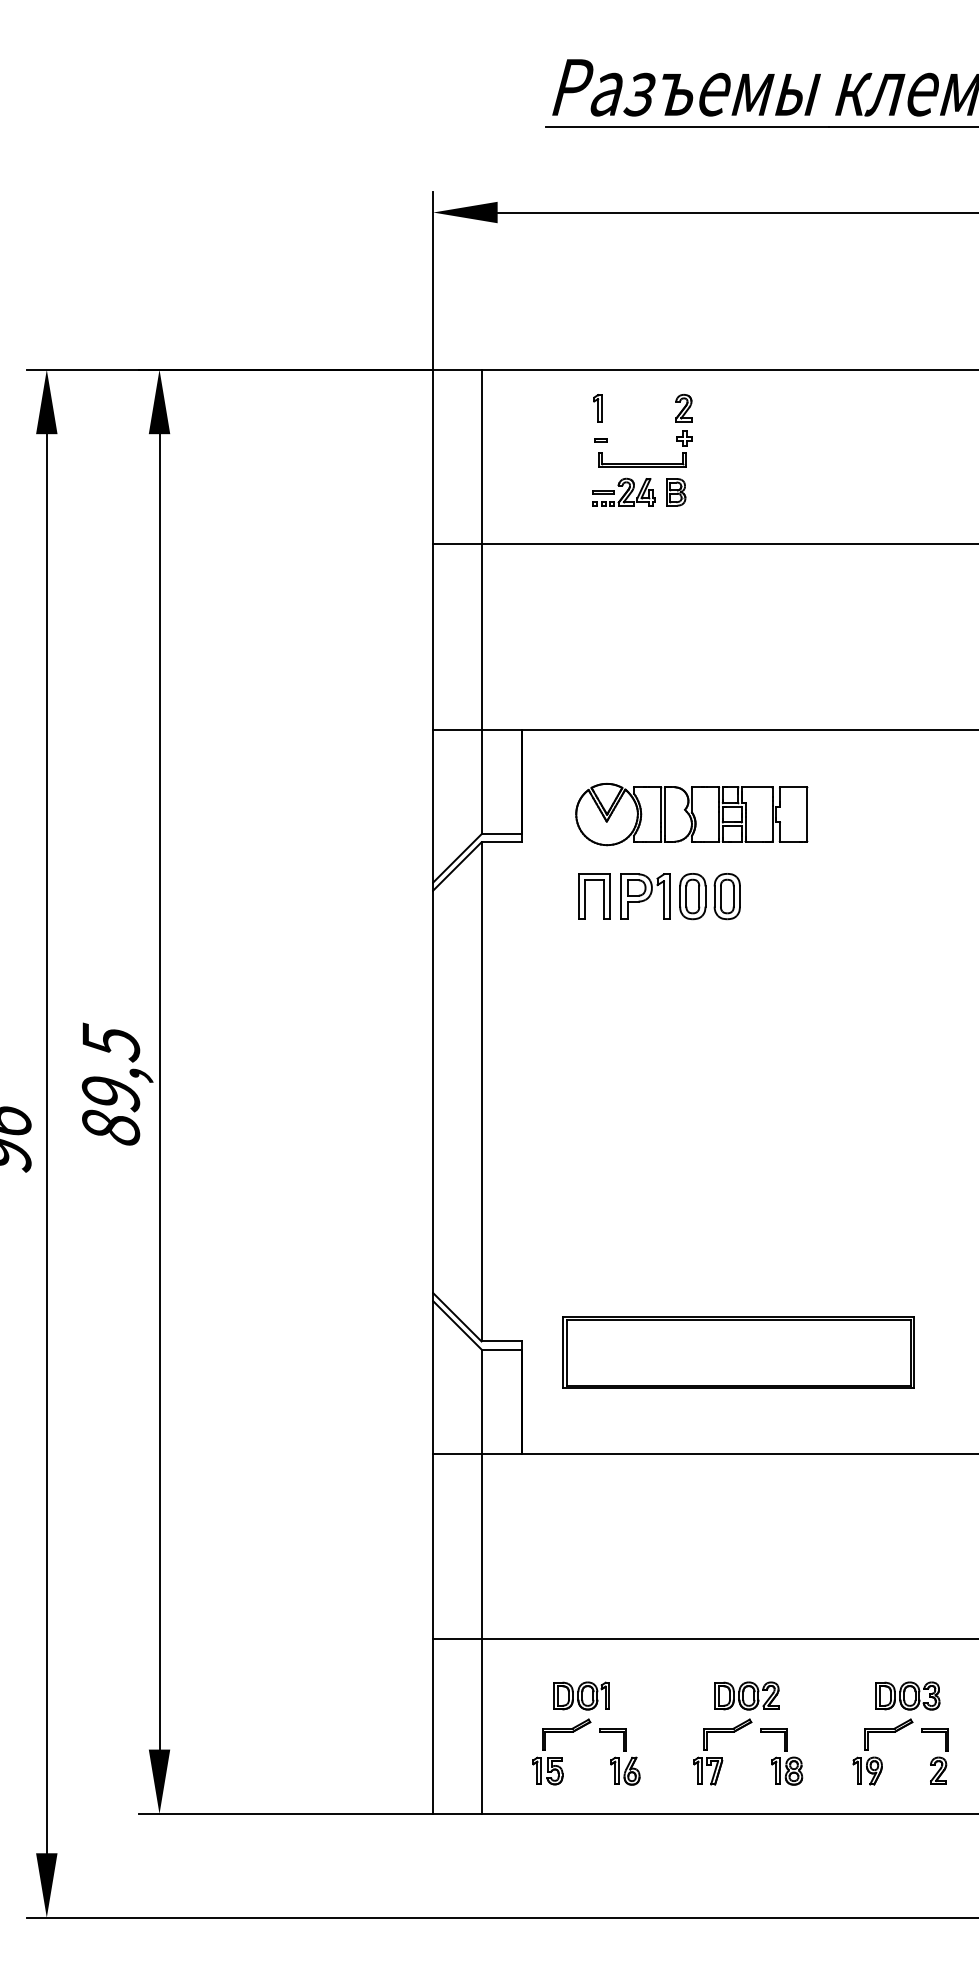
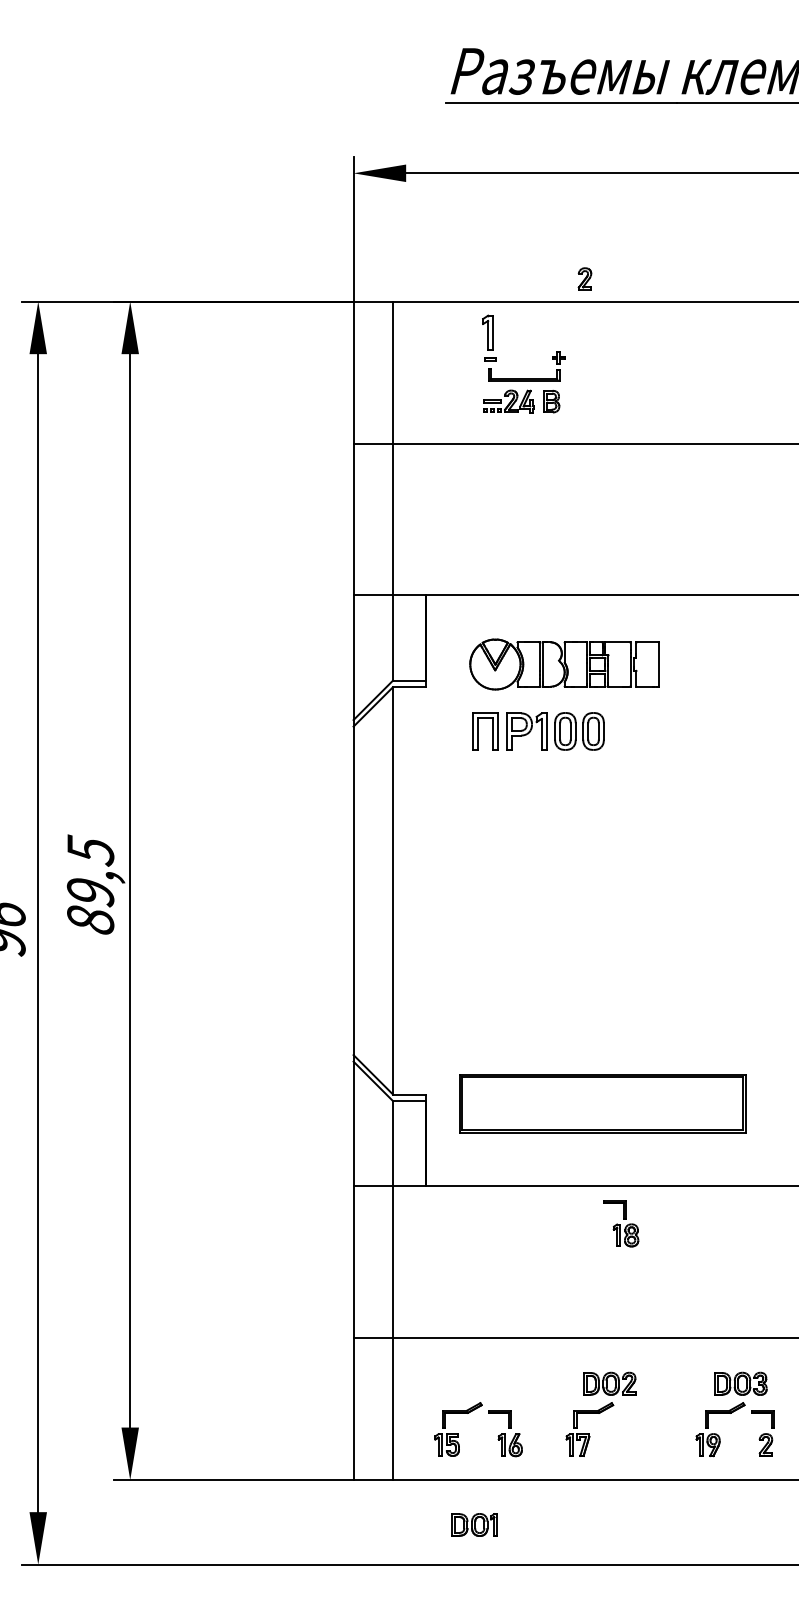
part: (597, 408) -> (487, 333), size x1.6
part: (683, 408) -> (584, 279), moved
part: (581, 1695) -> (474, 1524), moved
part: (781, 1756) -> (621, 1223), moved

